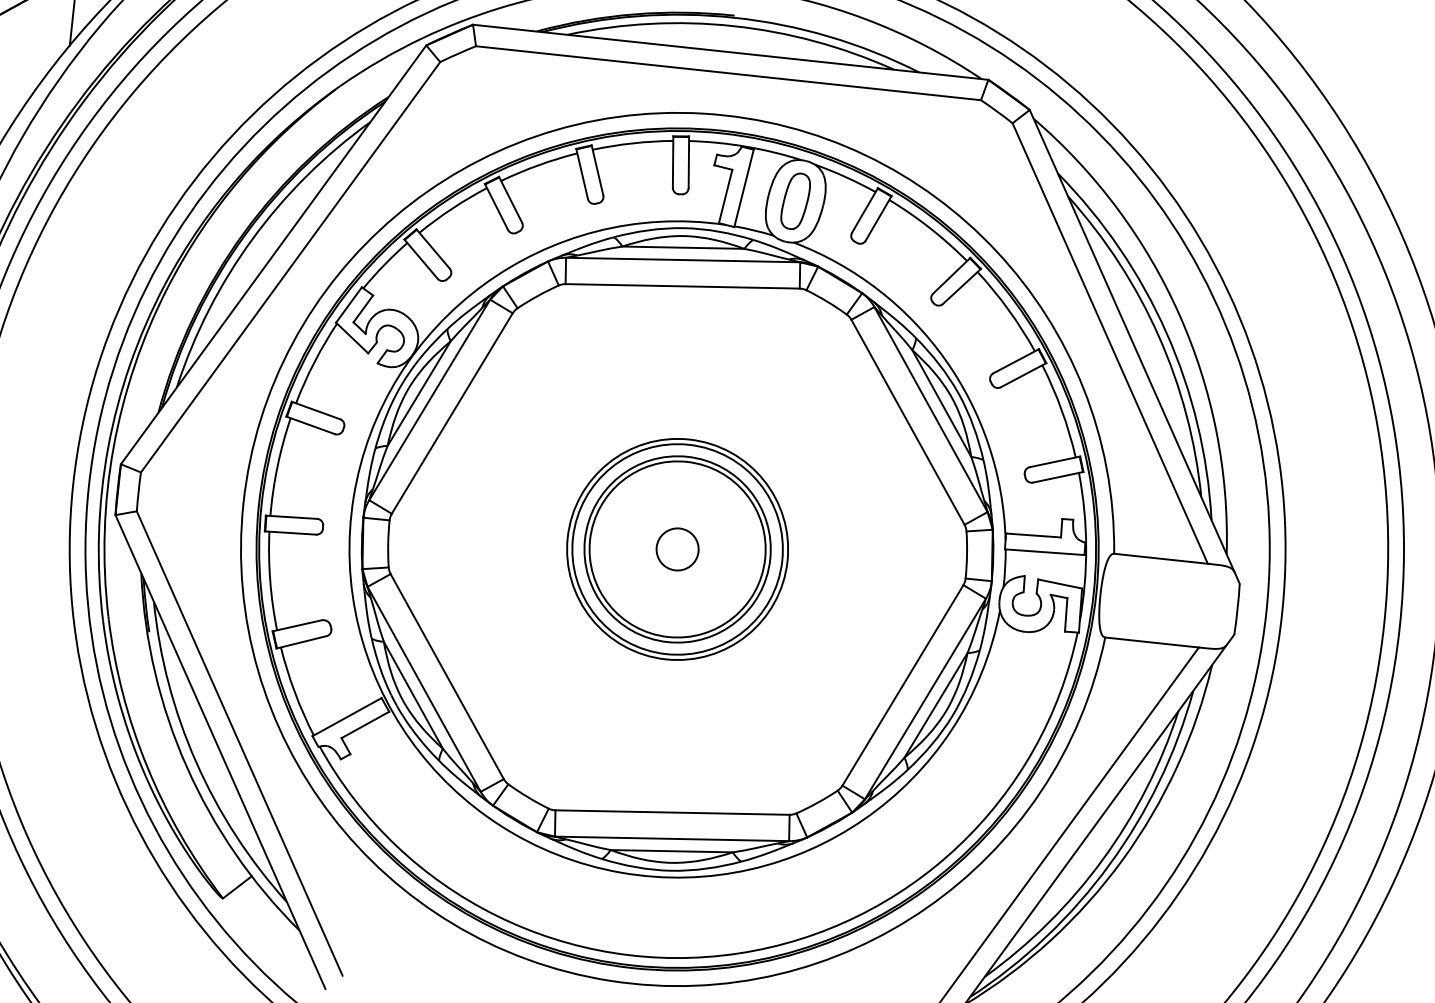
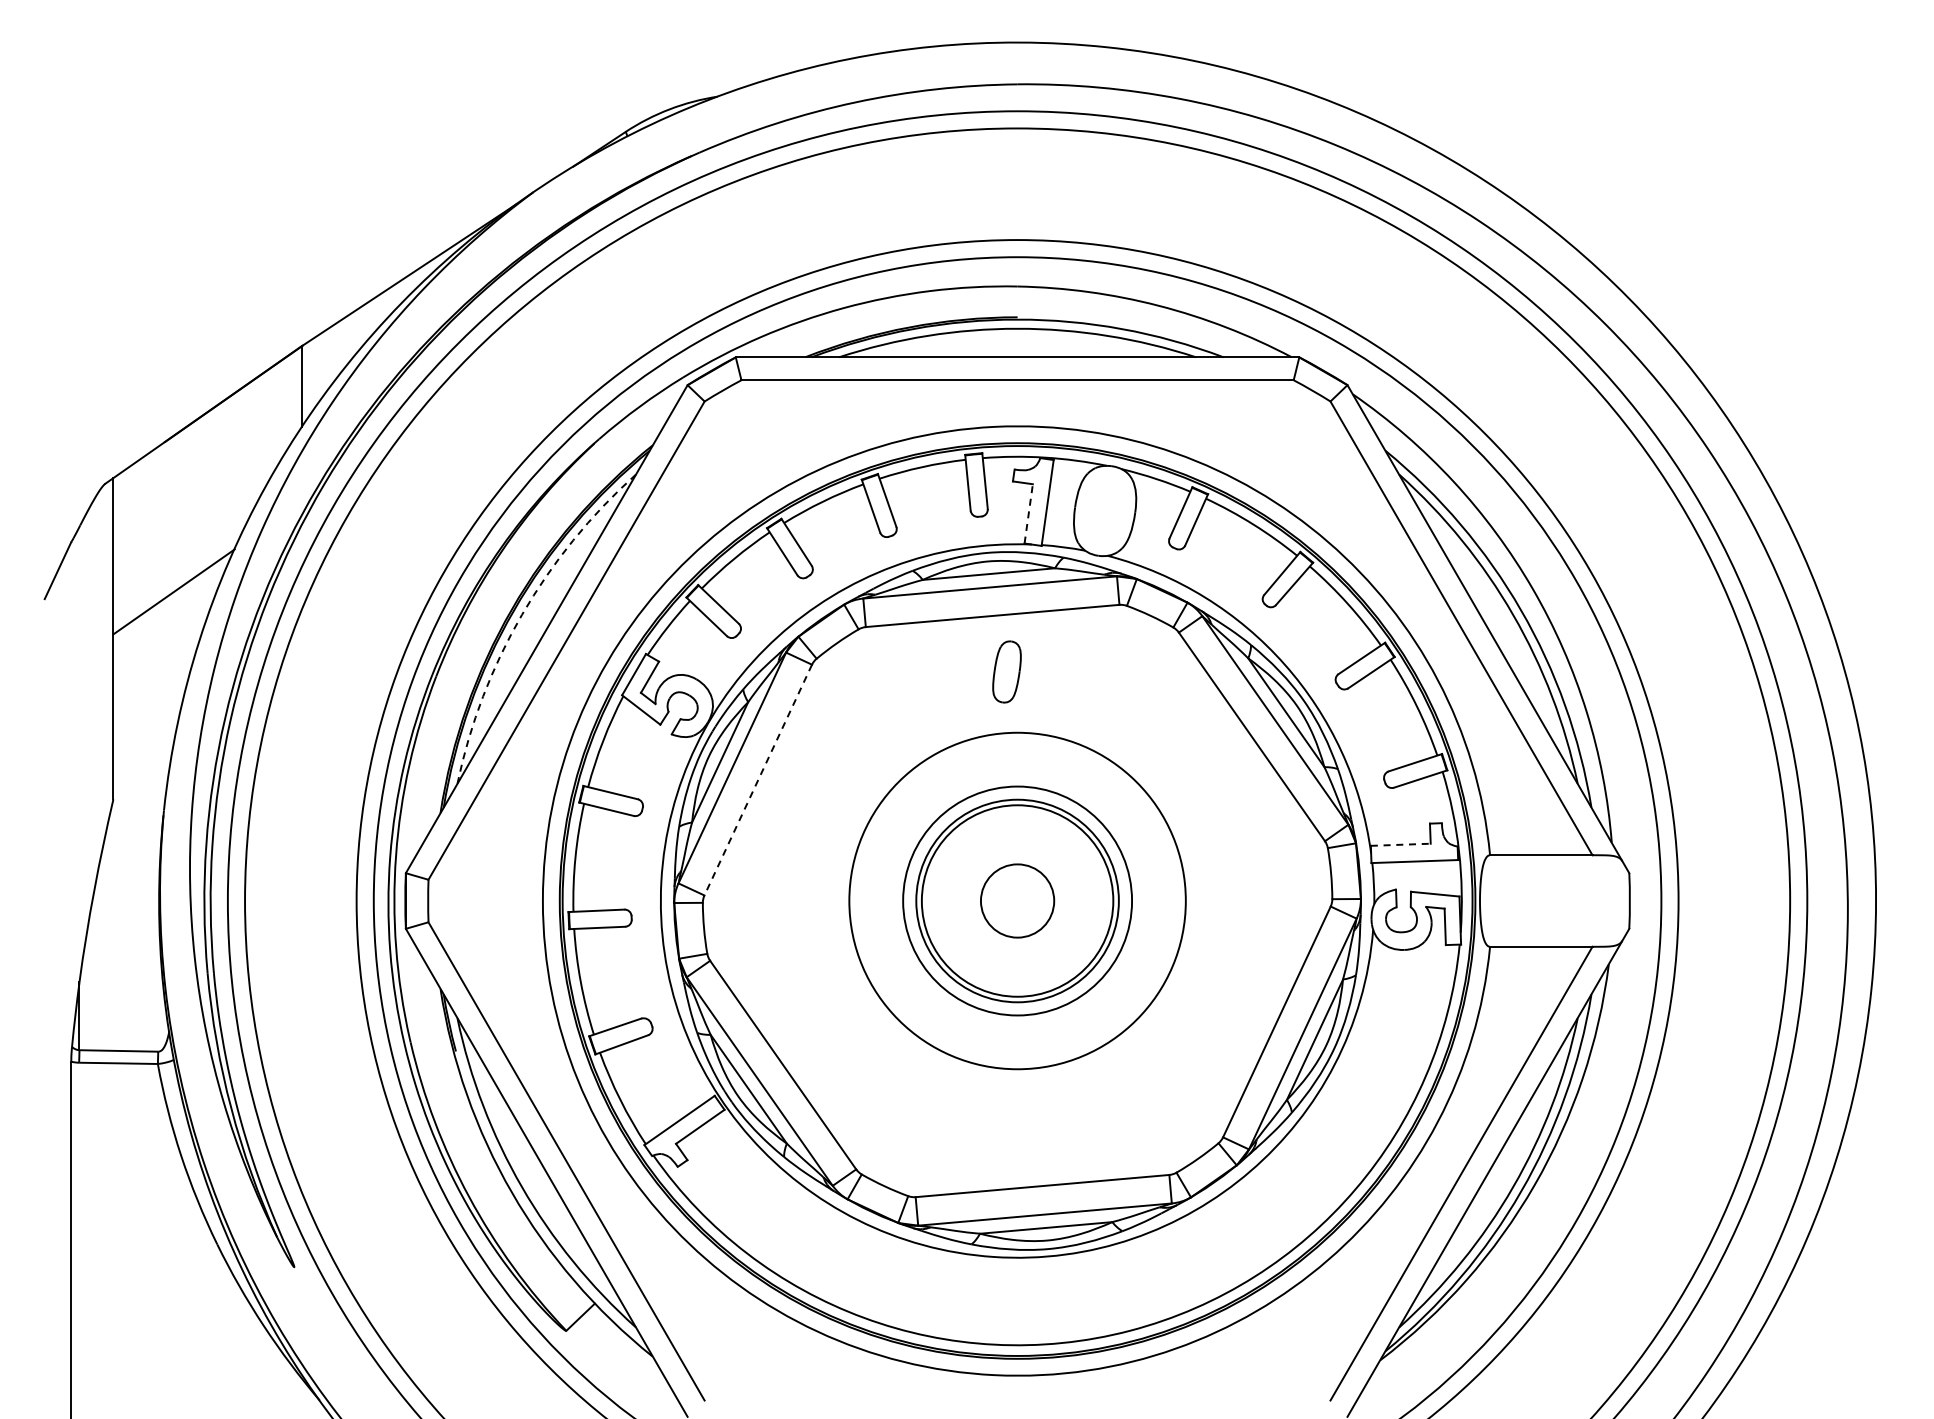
line: (725, 196) -> (1028, 513), solid -> dashed
part: (795, 200) -> (1006, 671), moved
arc: (252, 239) -> (522, 614), solid -> dashed
line: (452, 413) -> (758, 780), solid -> dashed
line: (1033, 535) -> (1400, 844), solid -> dashed
circle: (677, 548) -> (1017, 900), size x1.4
circle: (677, 548) -> (1017, 900), size x1.6

